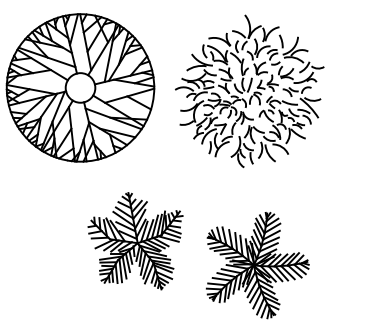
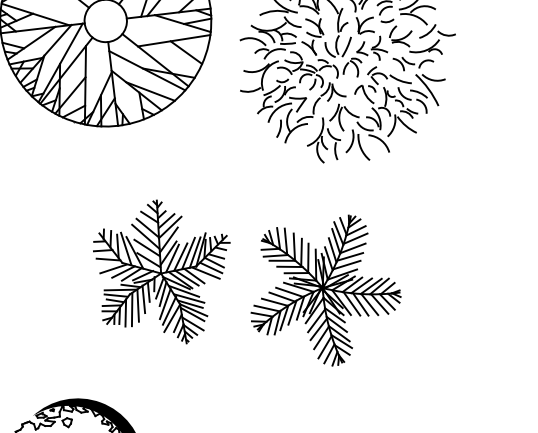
part: (135, 241) -> (158, 270), moved
part: (257, 265) -> (327, 288), moved

